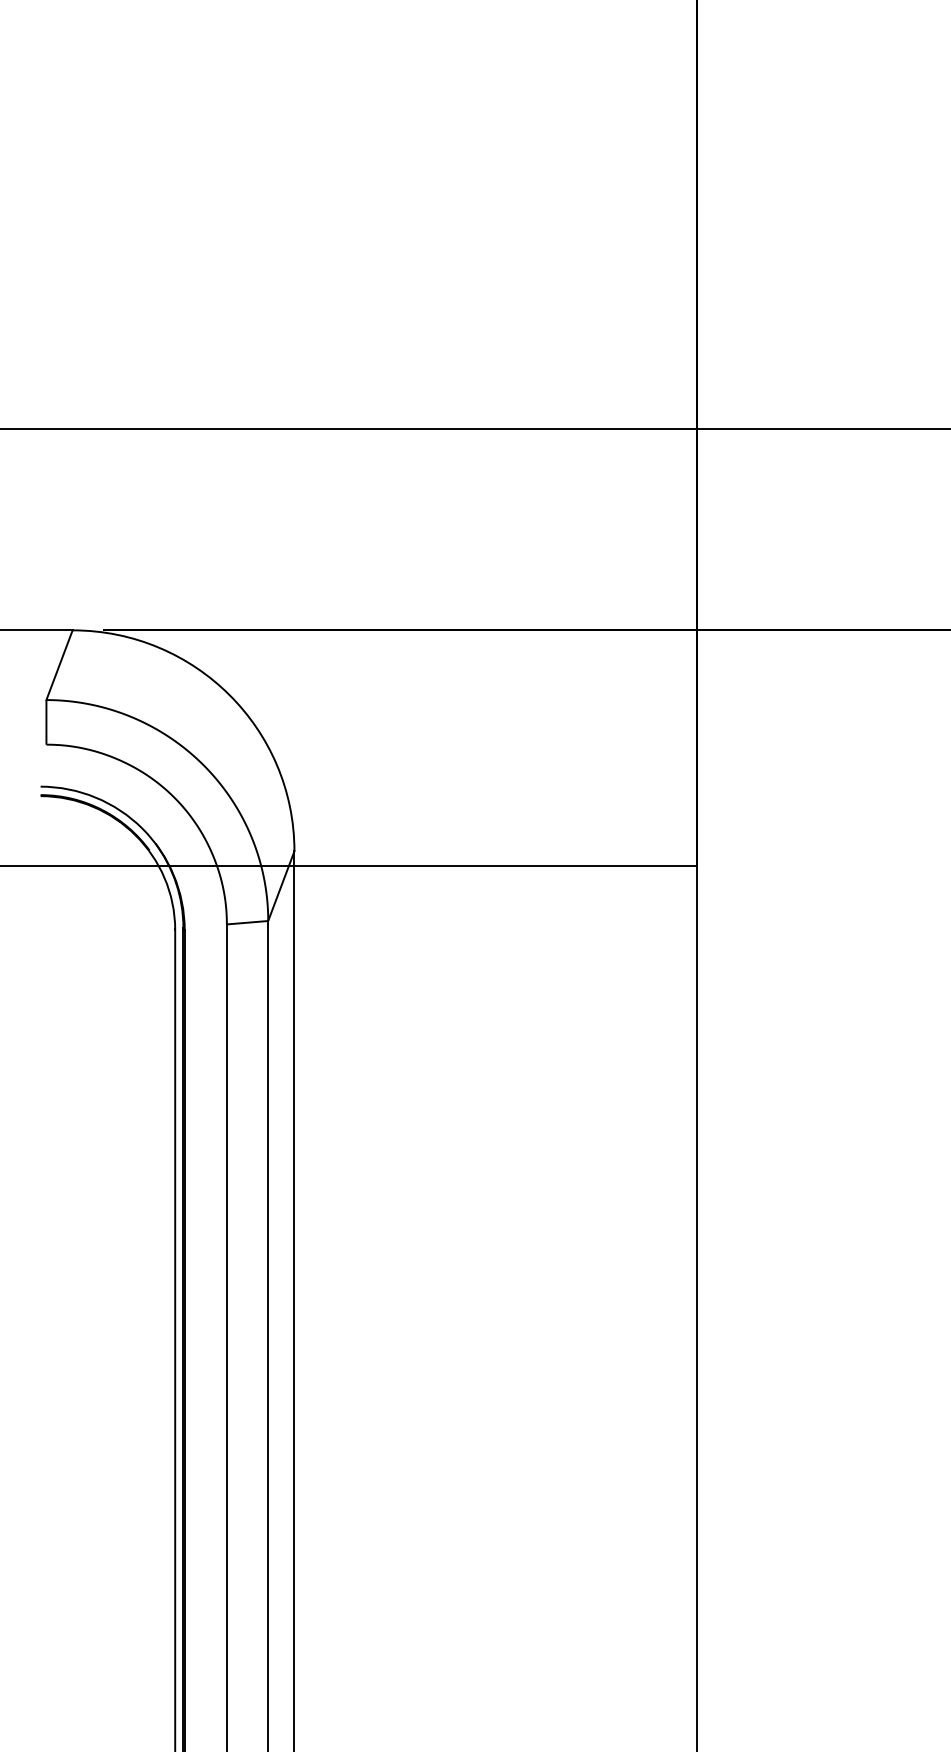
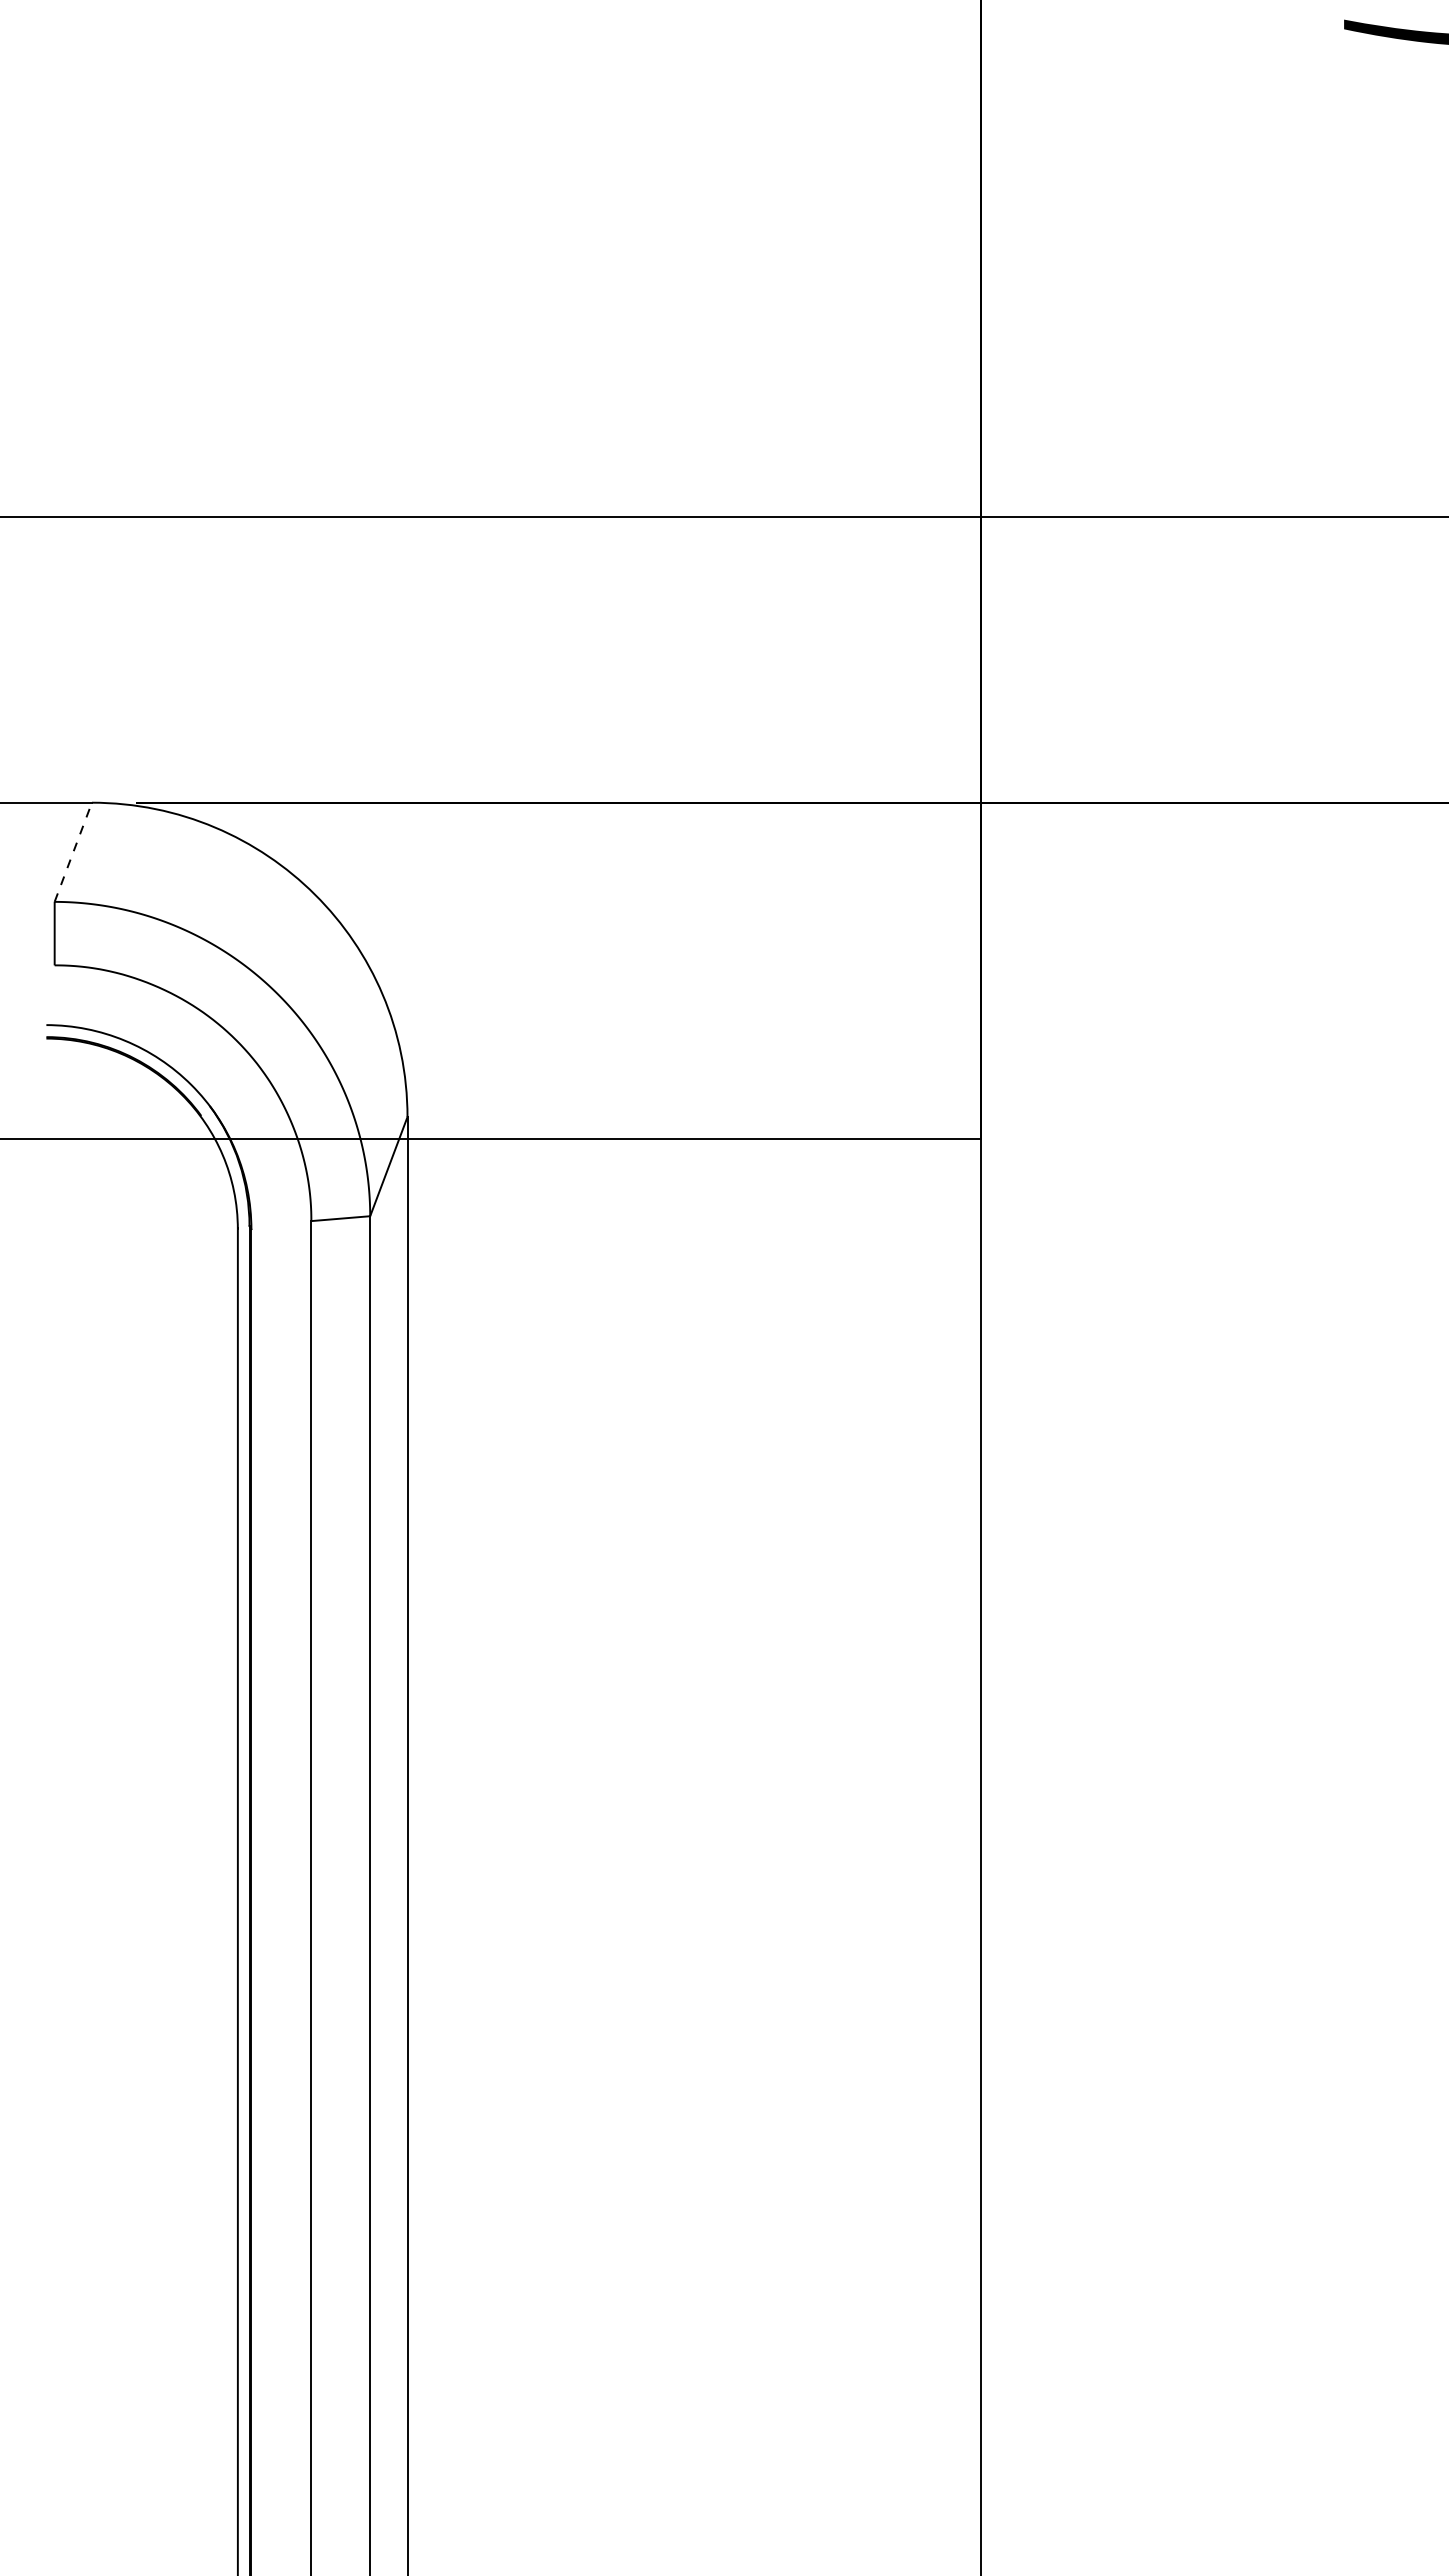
line: (59, 665) -> (73, 852), solid -> dashed

